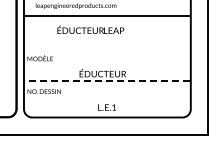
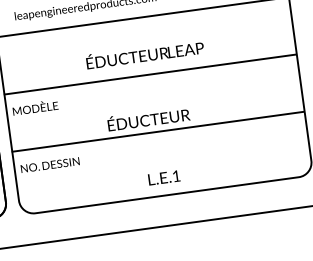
text: (90, 29) -> (144, 53), moved
line: (107, 48) -> (150, 74), added
line: (106, 81) -> (156, 132), dashed -> solid

